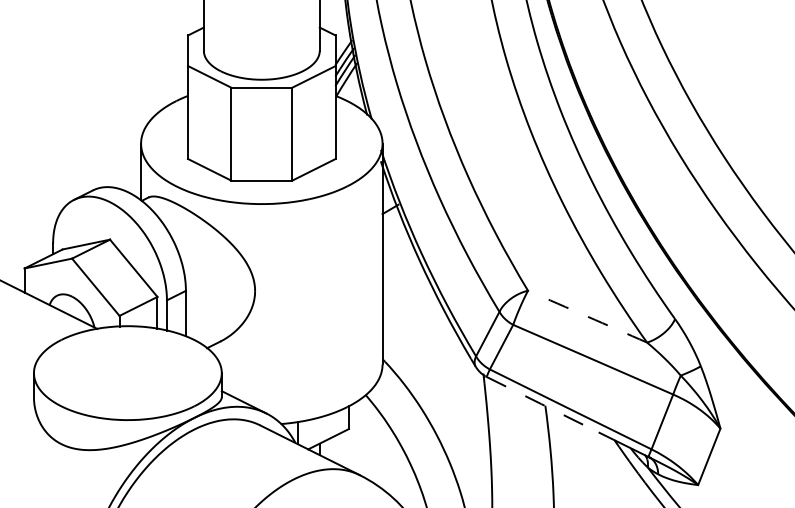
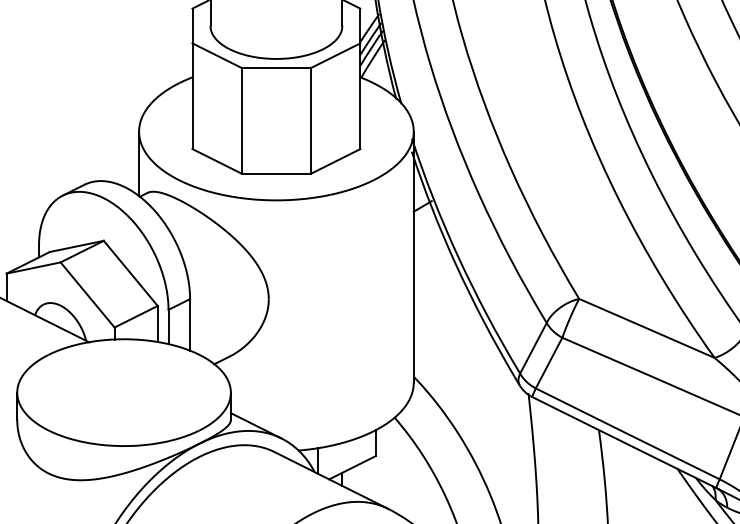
arc: (587, 316) -> (646, 328), dashed -> solid
line: (543, 404) -> (596, 428), dashed -> solid

